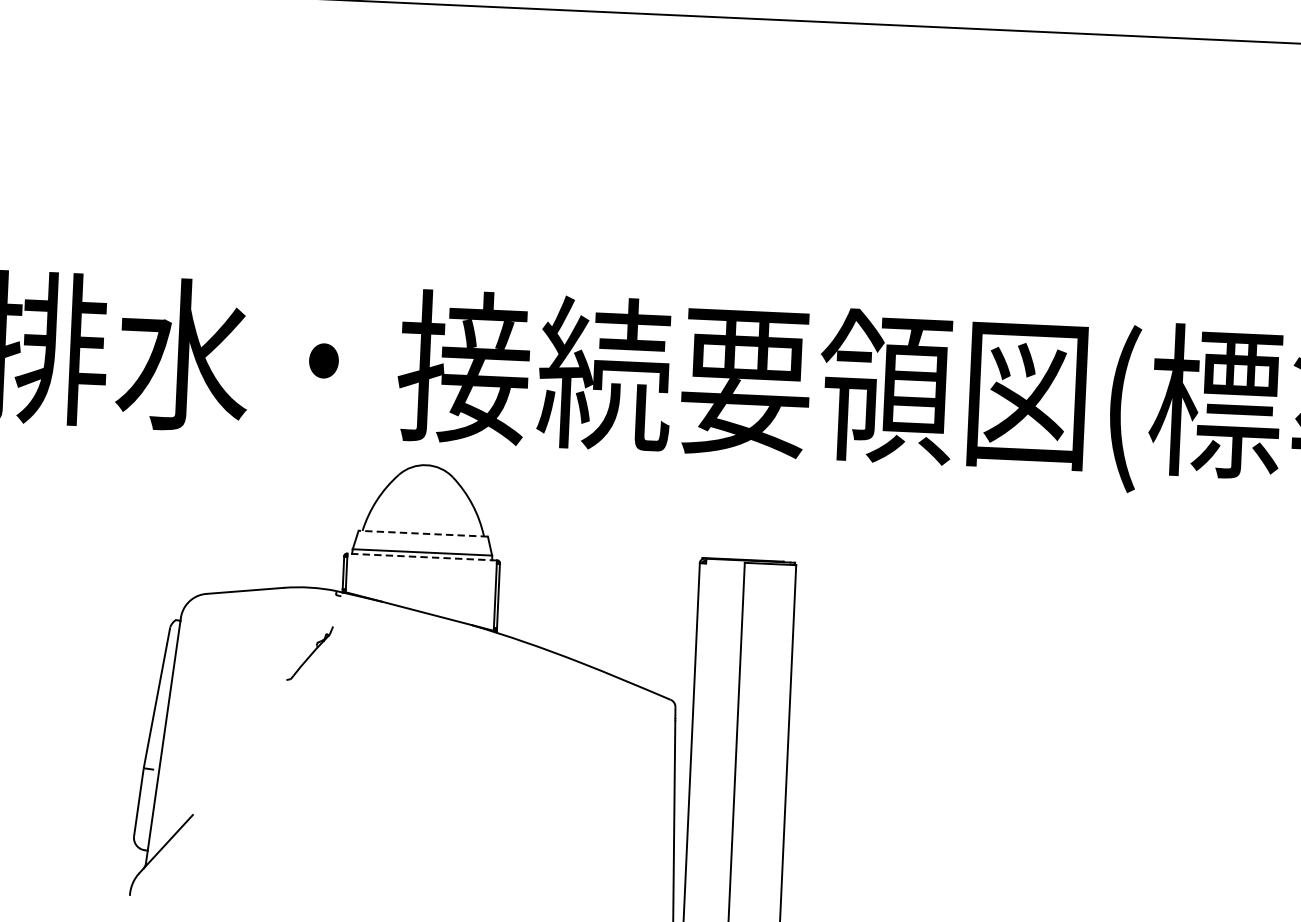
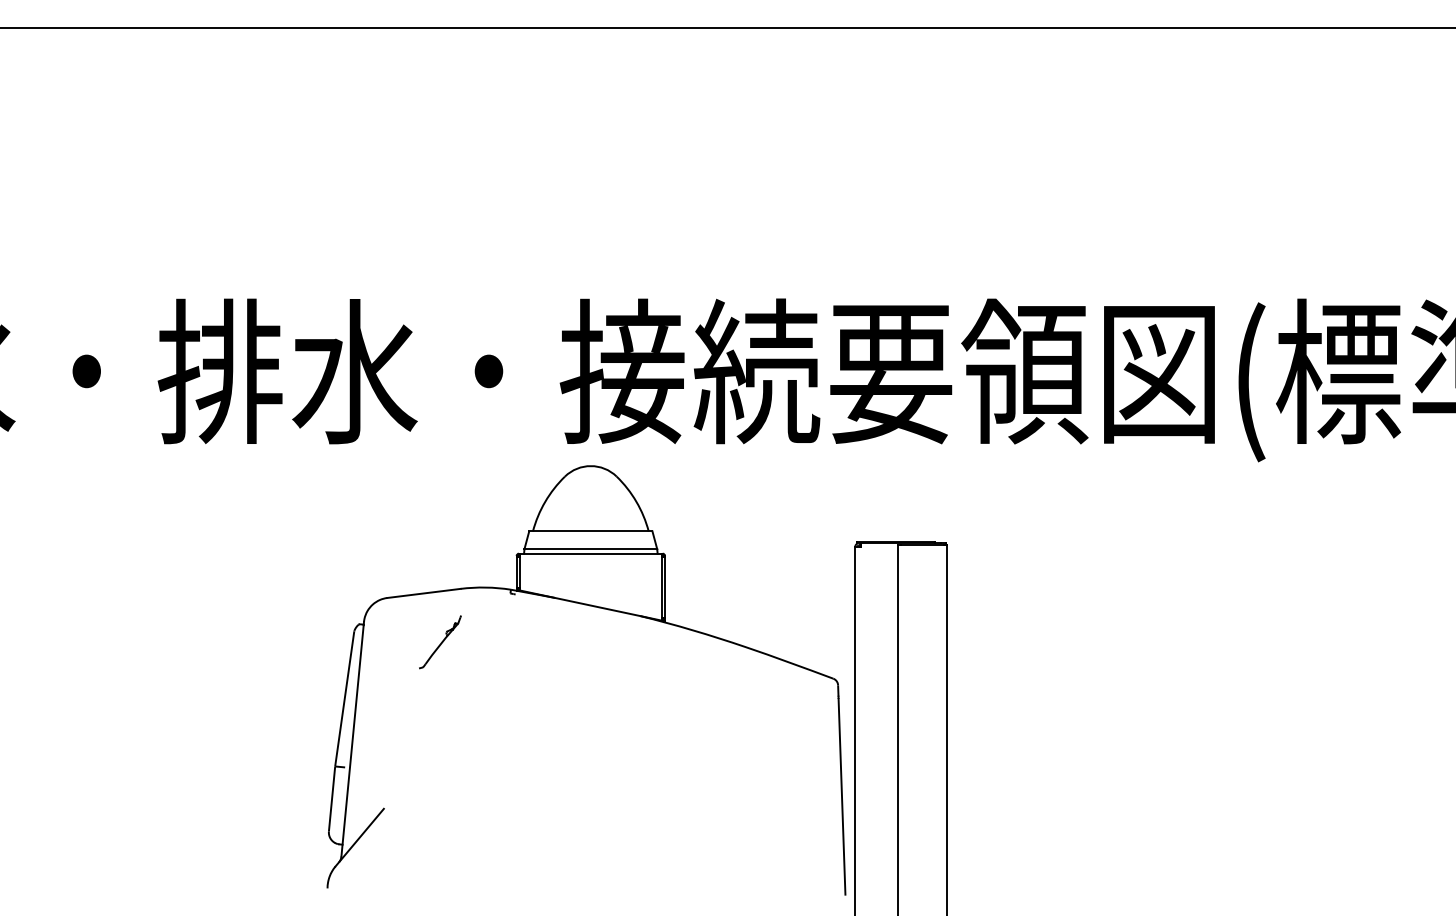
line: (422, 533) -> (590, 531), dashed -> solid
line: (421, 556) -> (590, 553), dashed -> solid
part: (310, 653) -> (440, 642), moved

